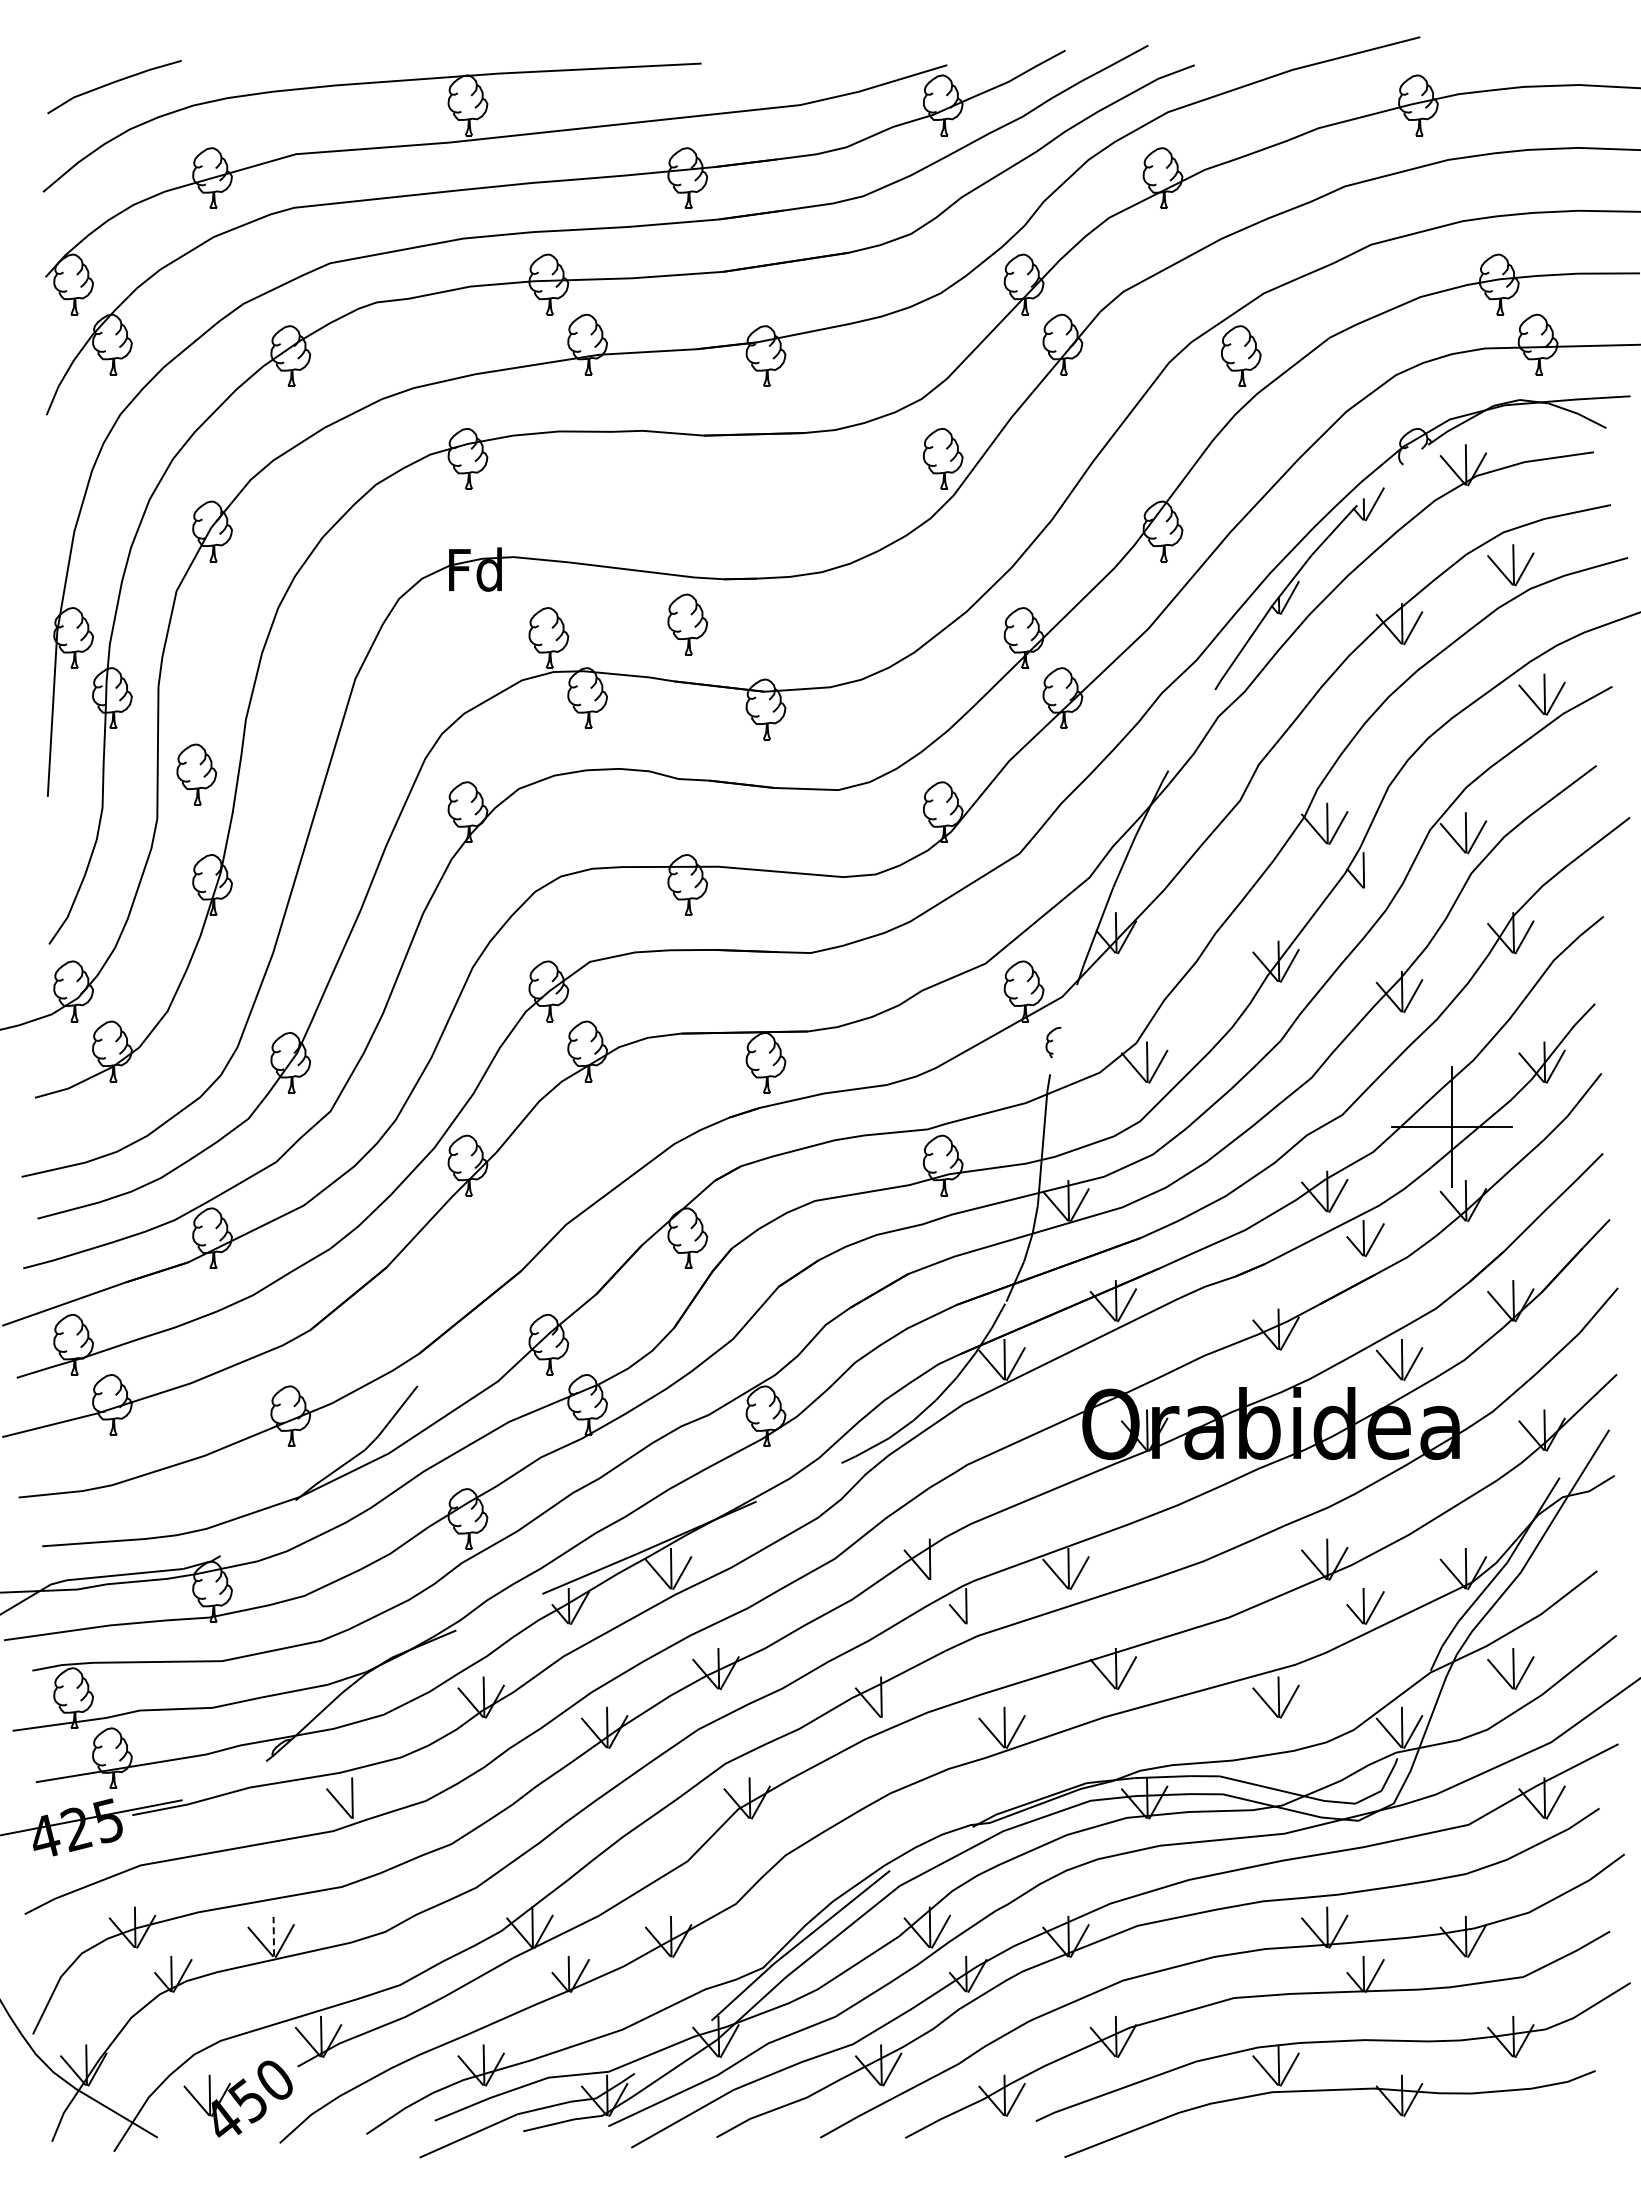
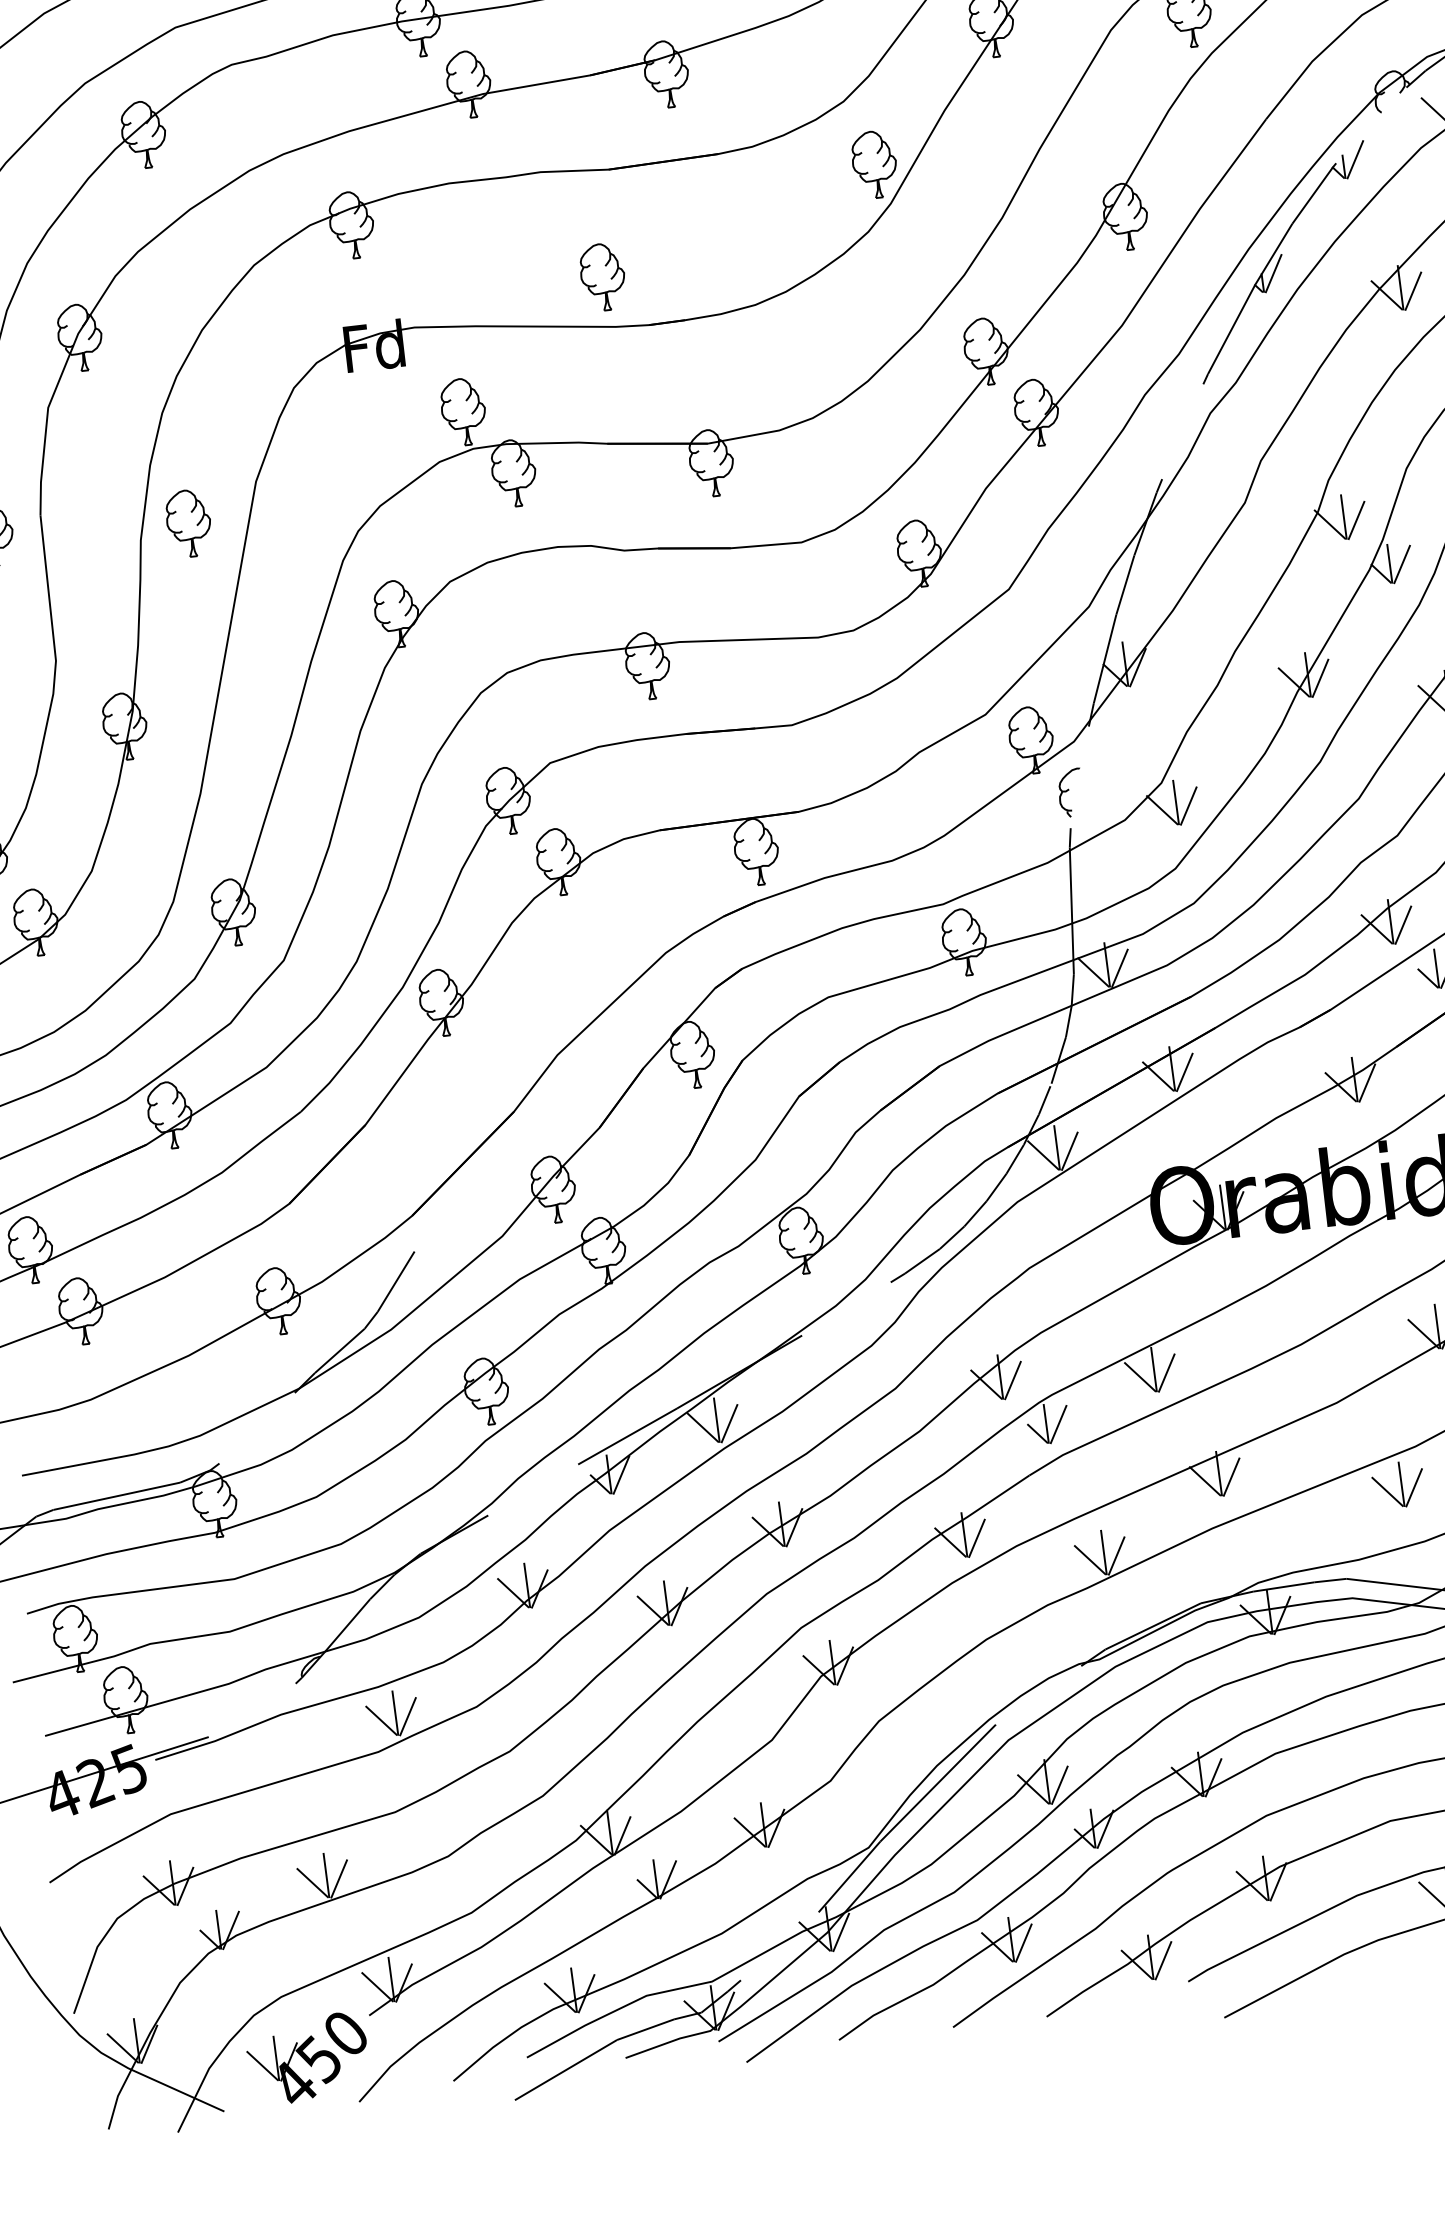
part: (687, 624) -> (602, 277), moved
part: (196, 774) -> (188, 523), moved
line: (1374, 872) -> (1401, 564), added
part: (1053, 1042) -> (1070, 792), size x1.43
line: (940, 1563) -> (1012, 1380), added
line: (977, 1607) -> (1058, 1423), added
line: (892, 1701) -> (977, 1538), added
line: (363, 1802) -> (408, 1716), added
line: (273, 1936) -> (326, 1875), dashed -> solid

